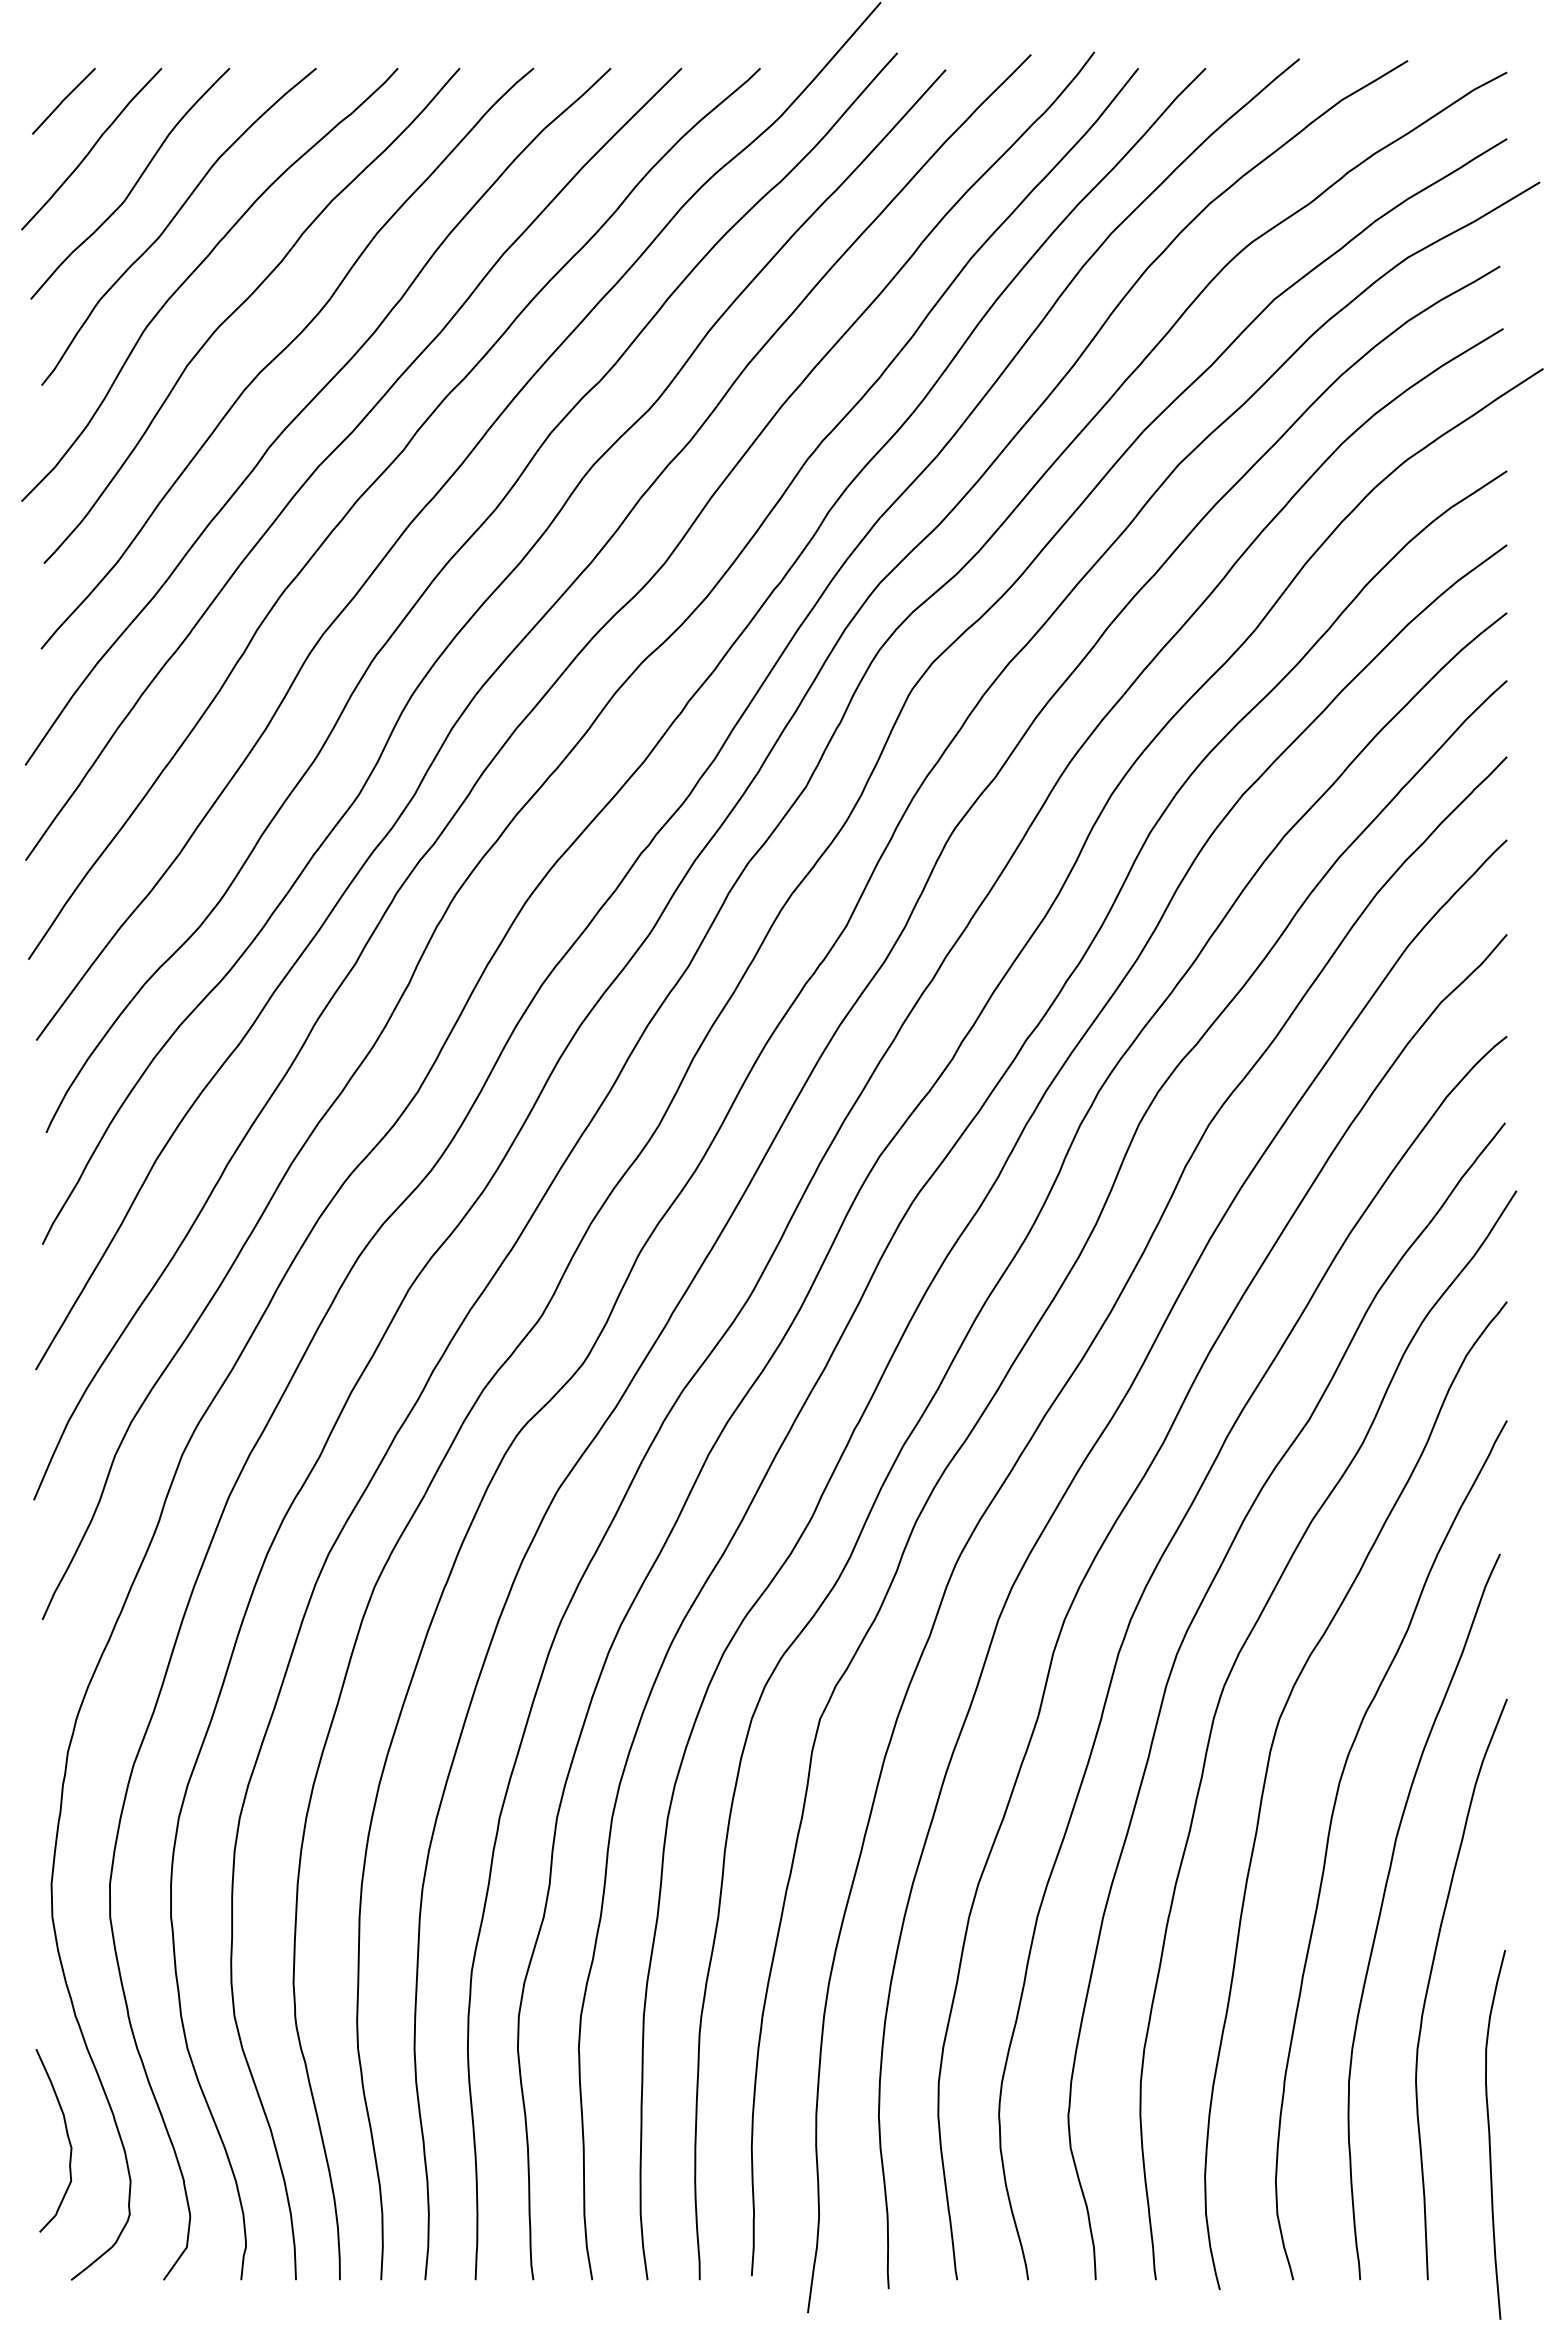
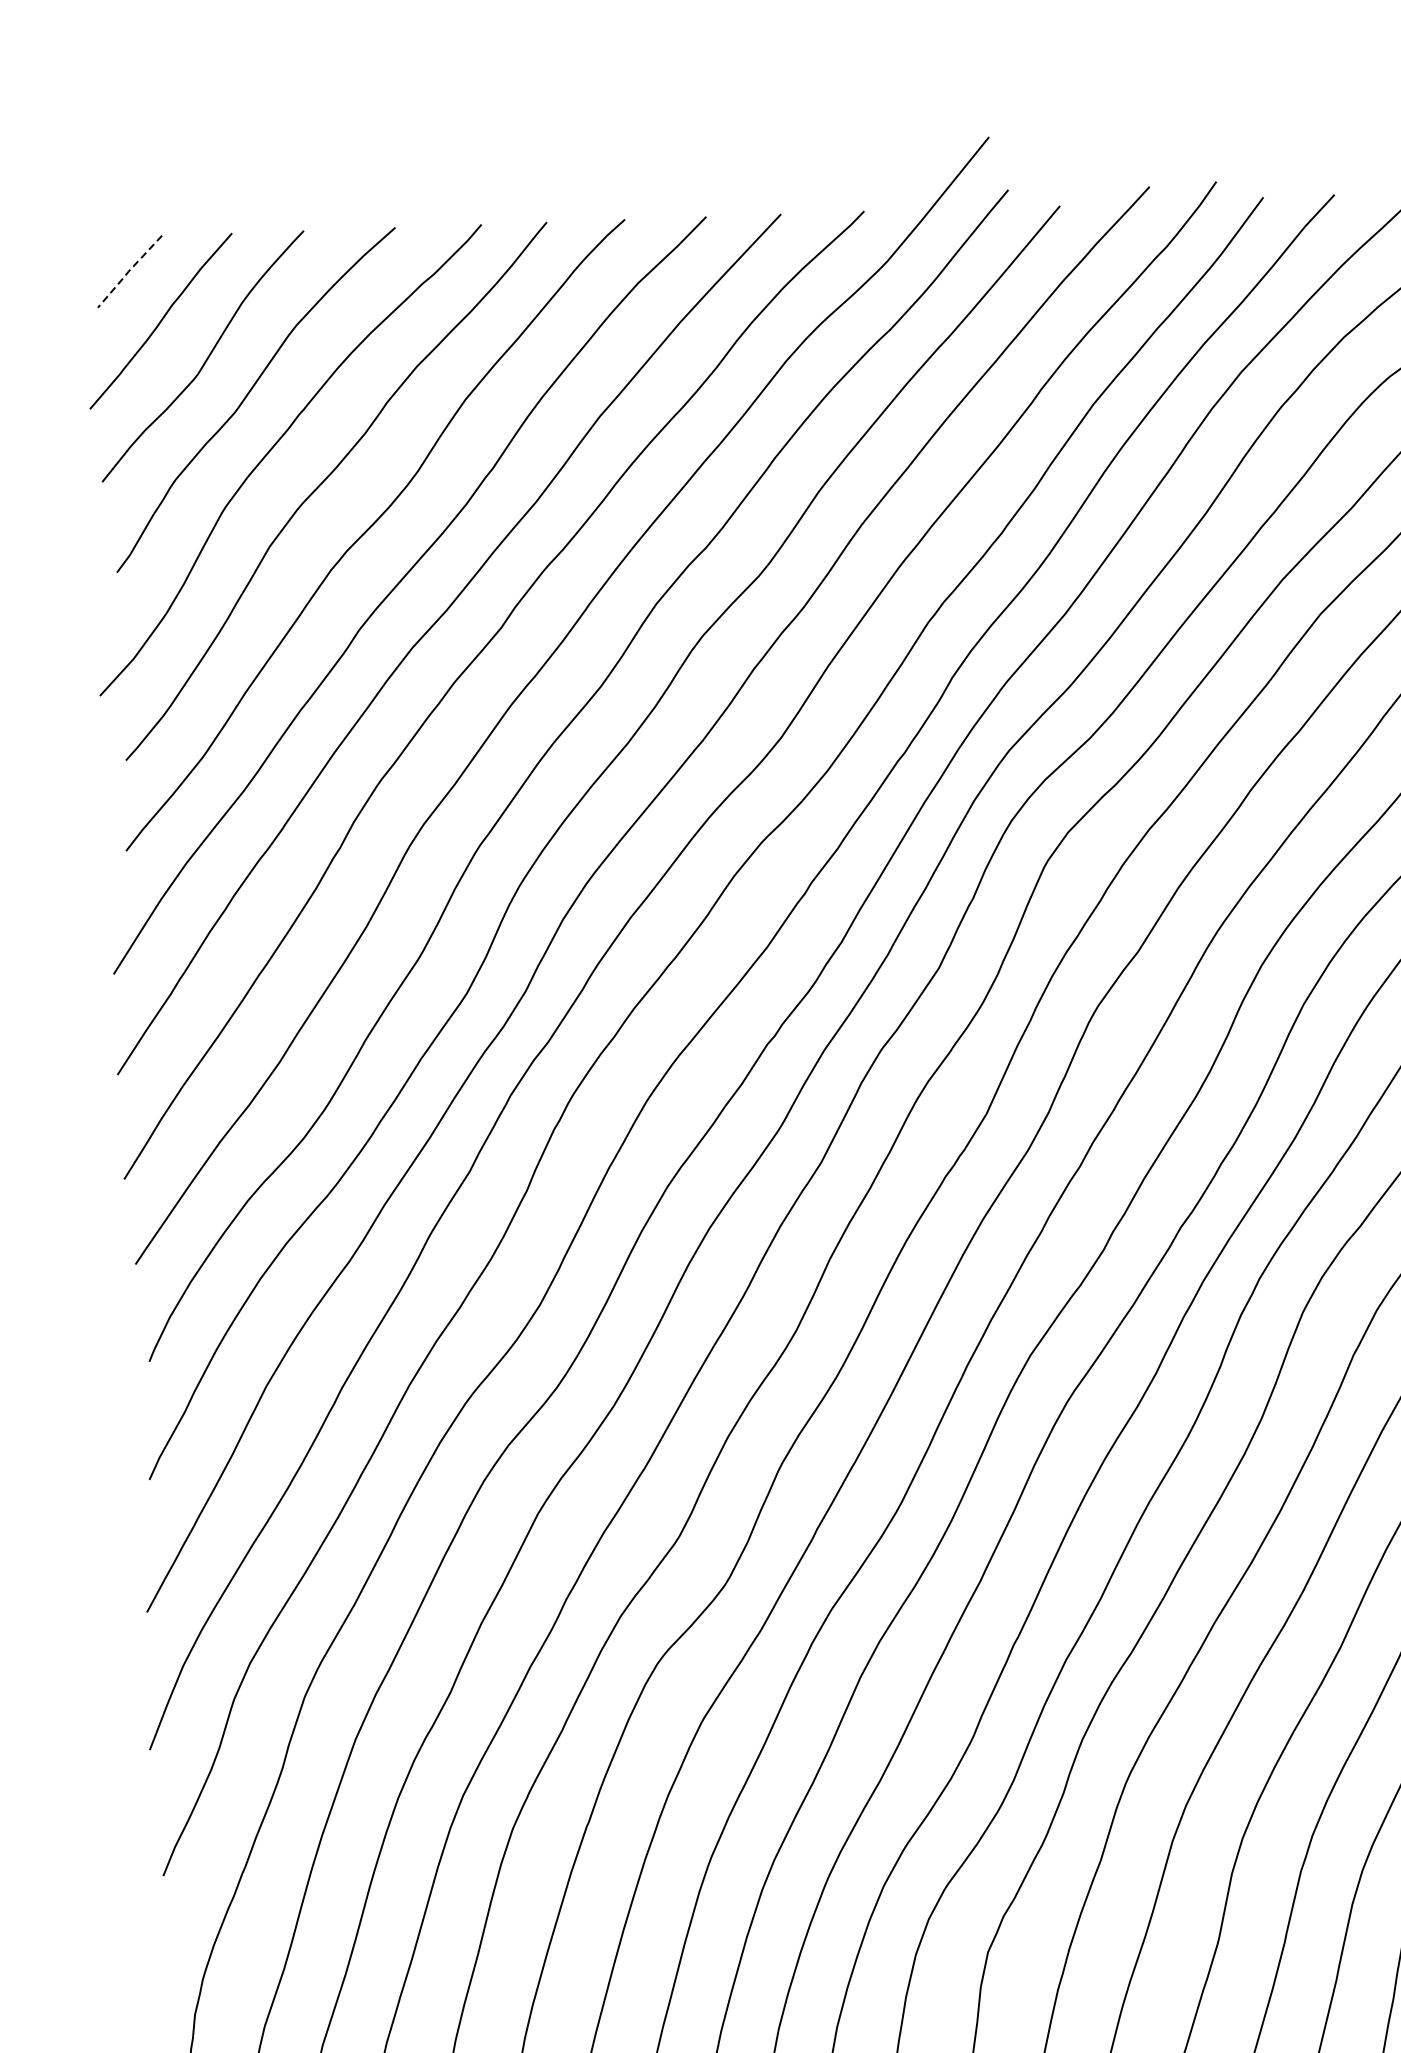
line: (62, 101) -> (128, 271), solid -> dashed

